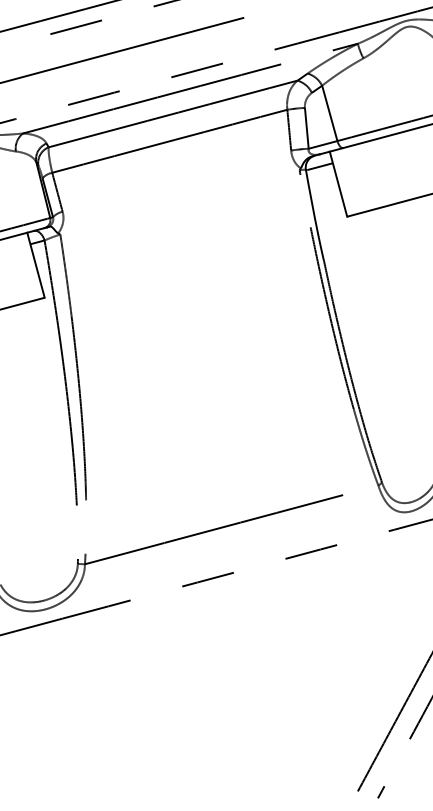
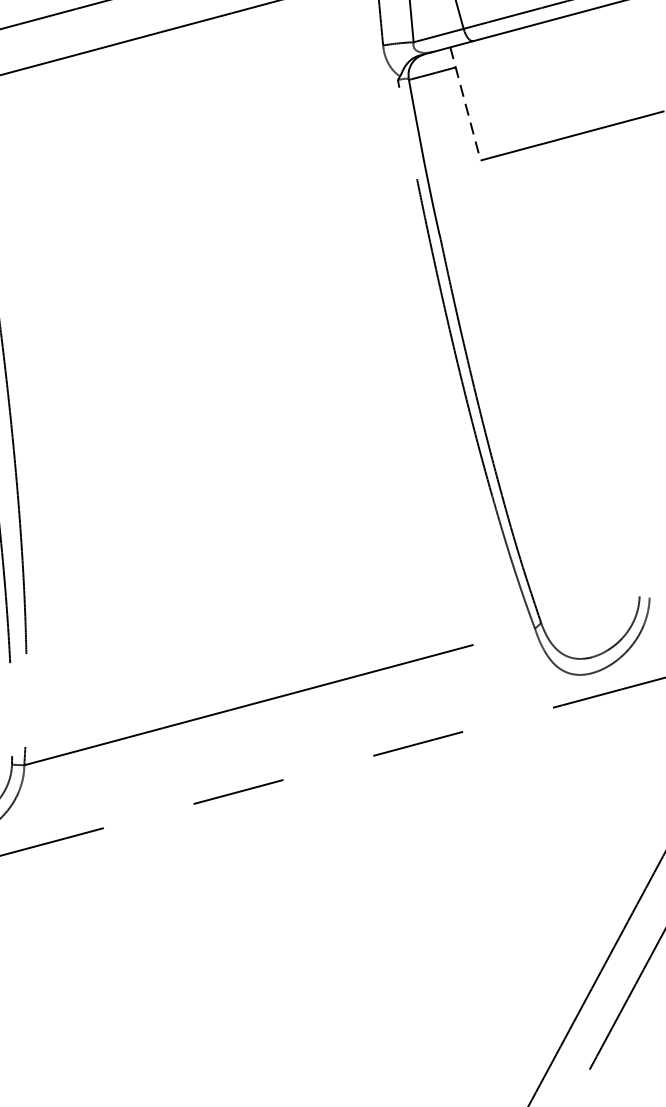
line: (338, 184) -> (465, 104), solid -> dashed

